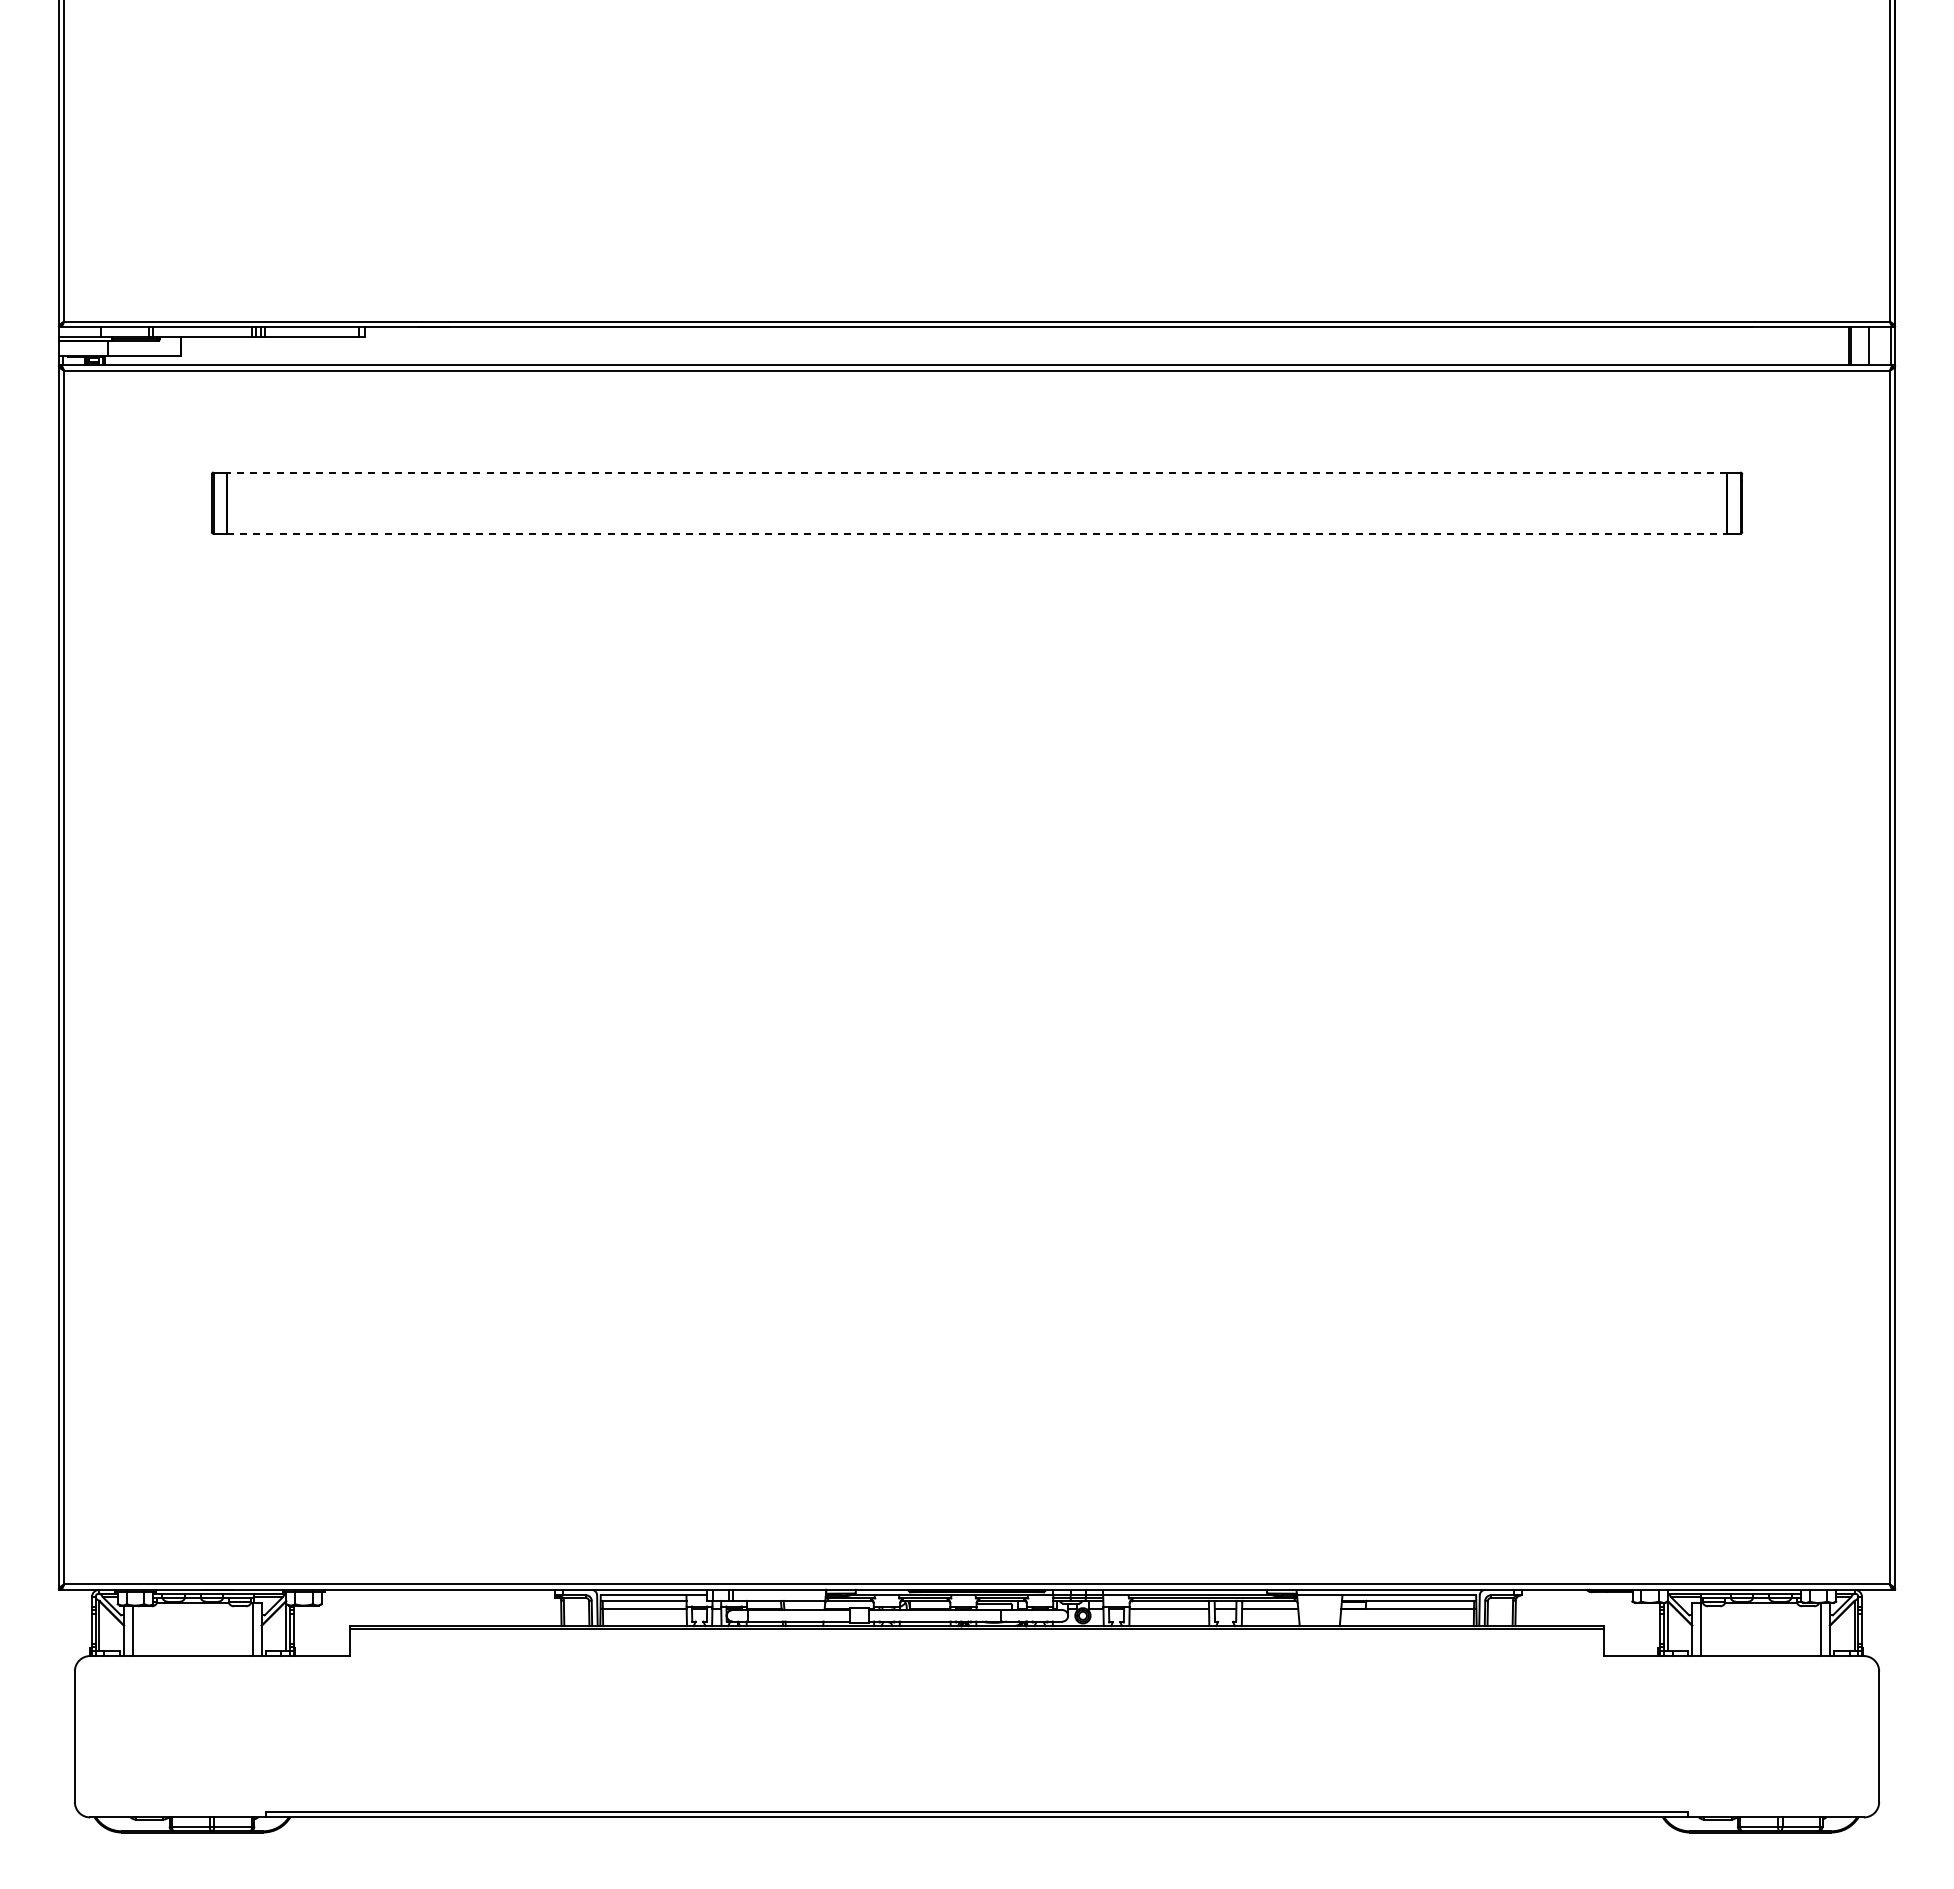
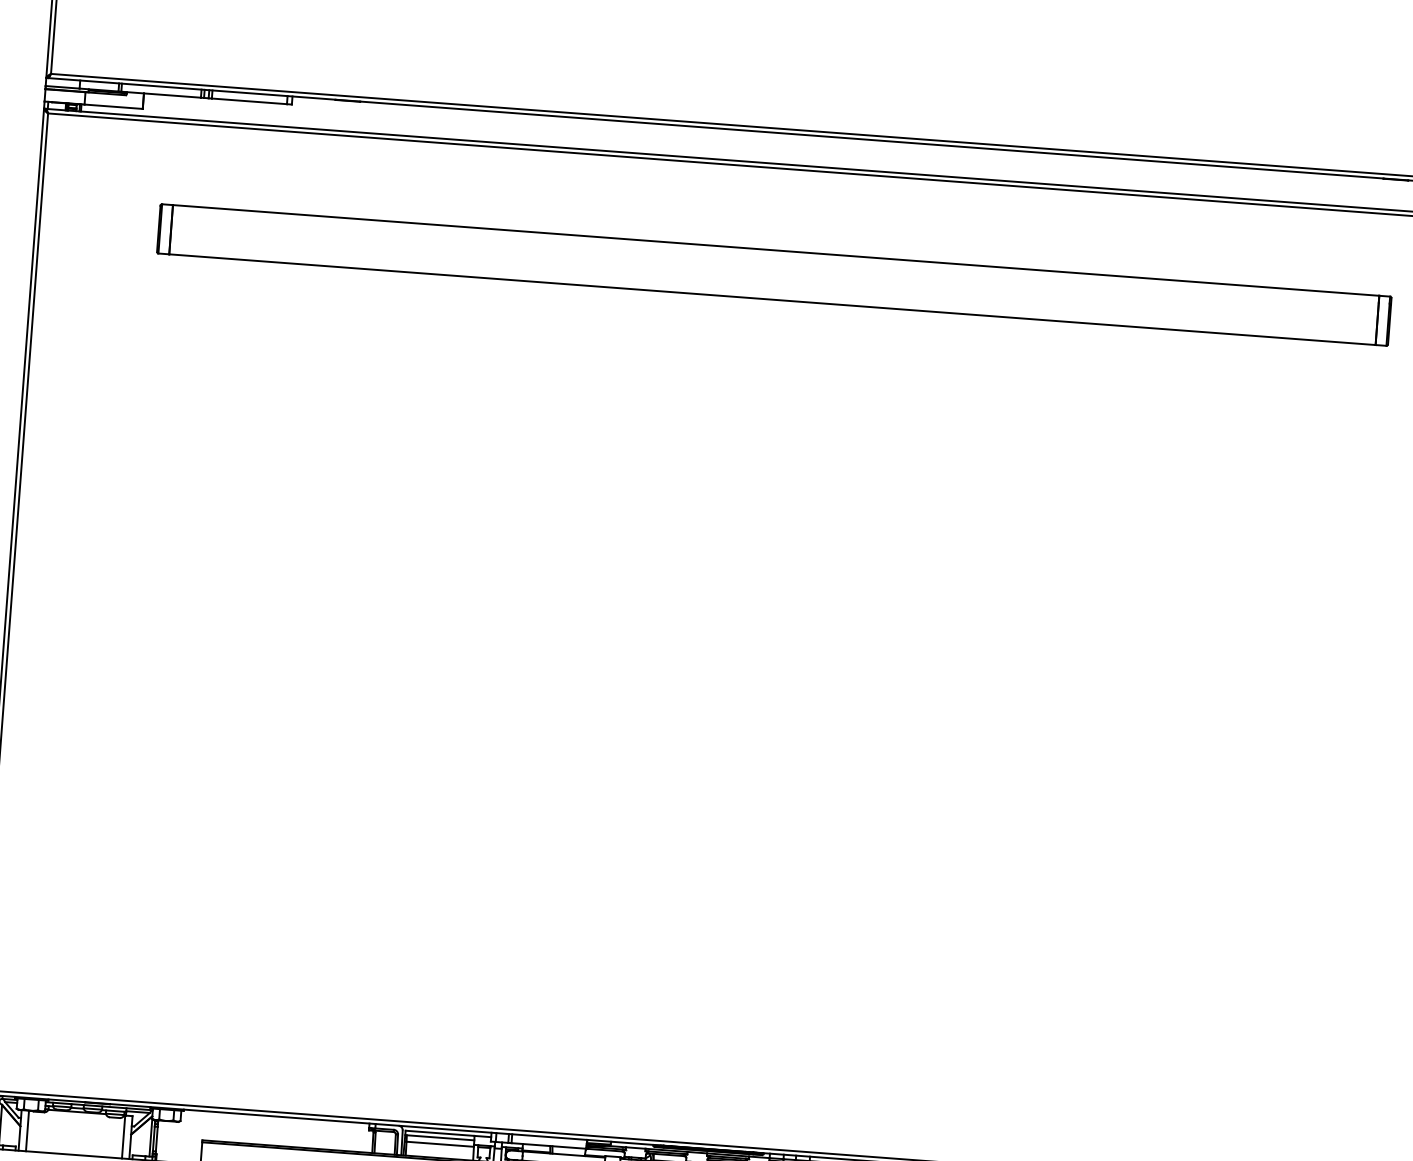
line: (977, 472) -> (776, 250), dashed -> solid
line: (977, 533) -> (772, 299), dashed -> solid

